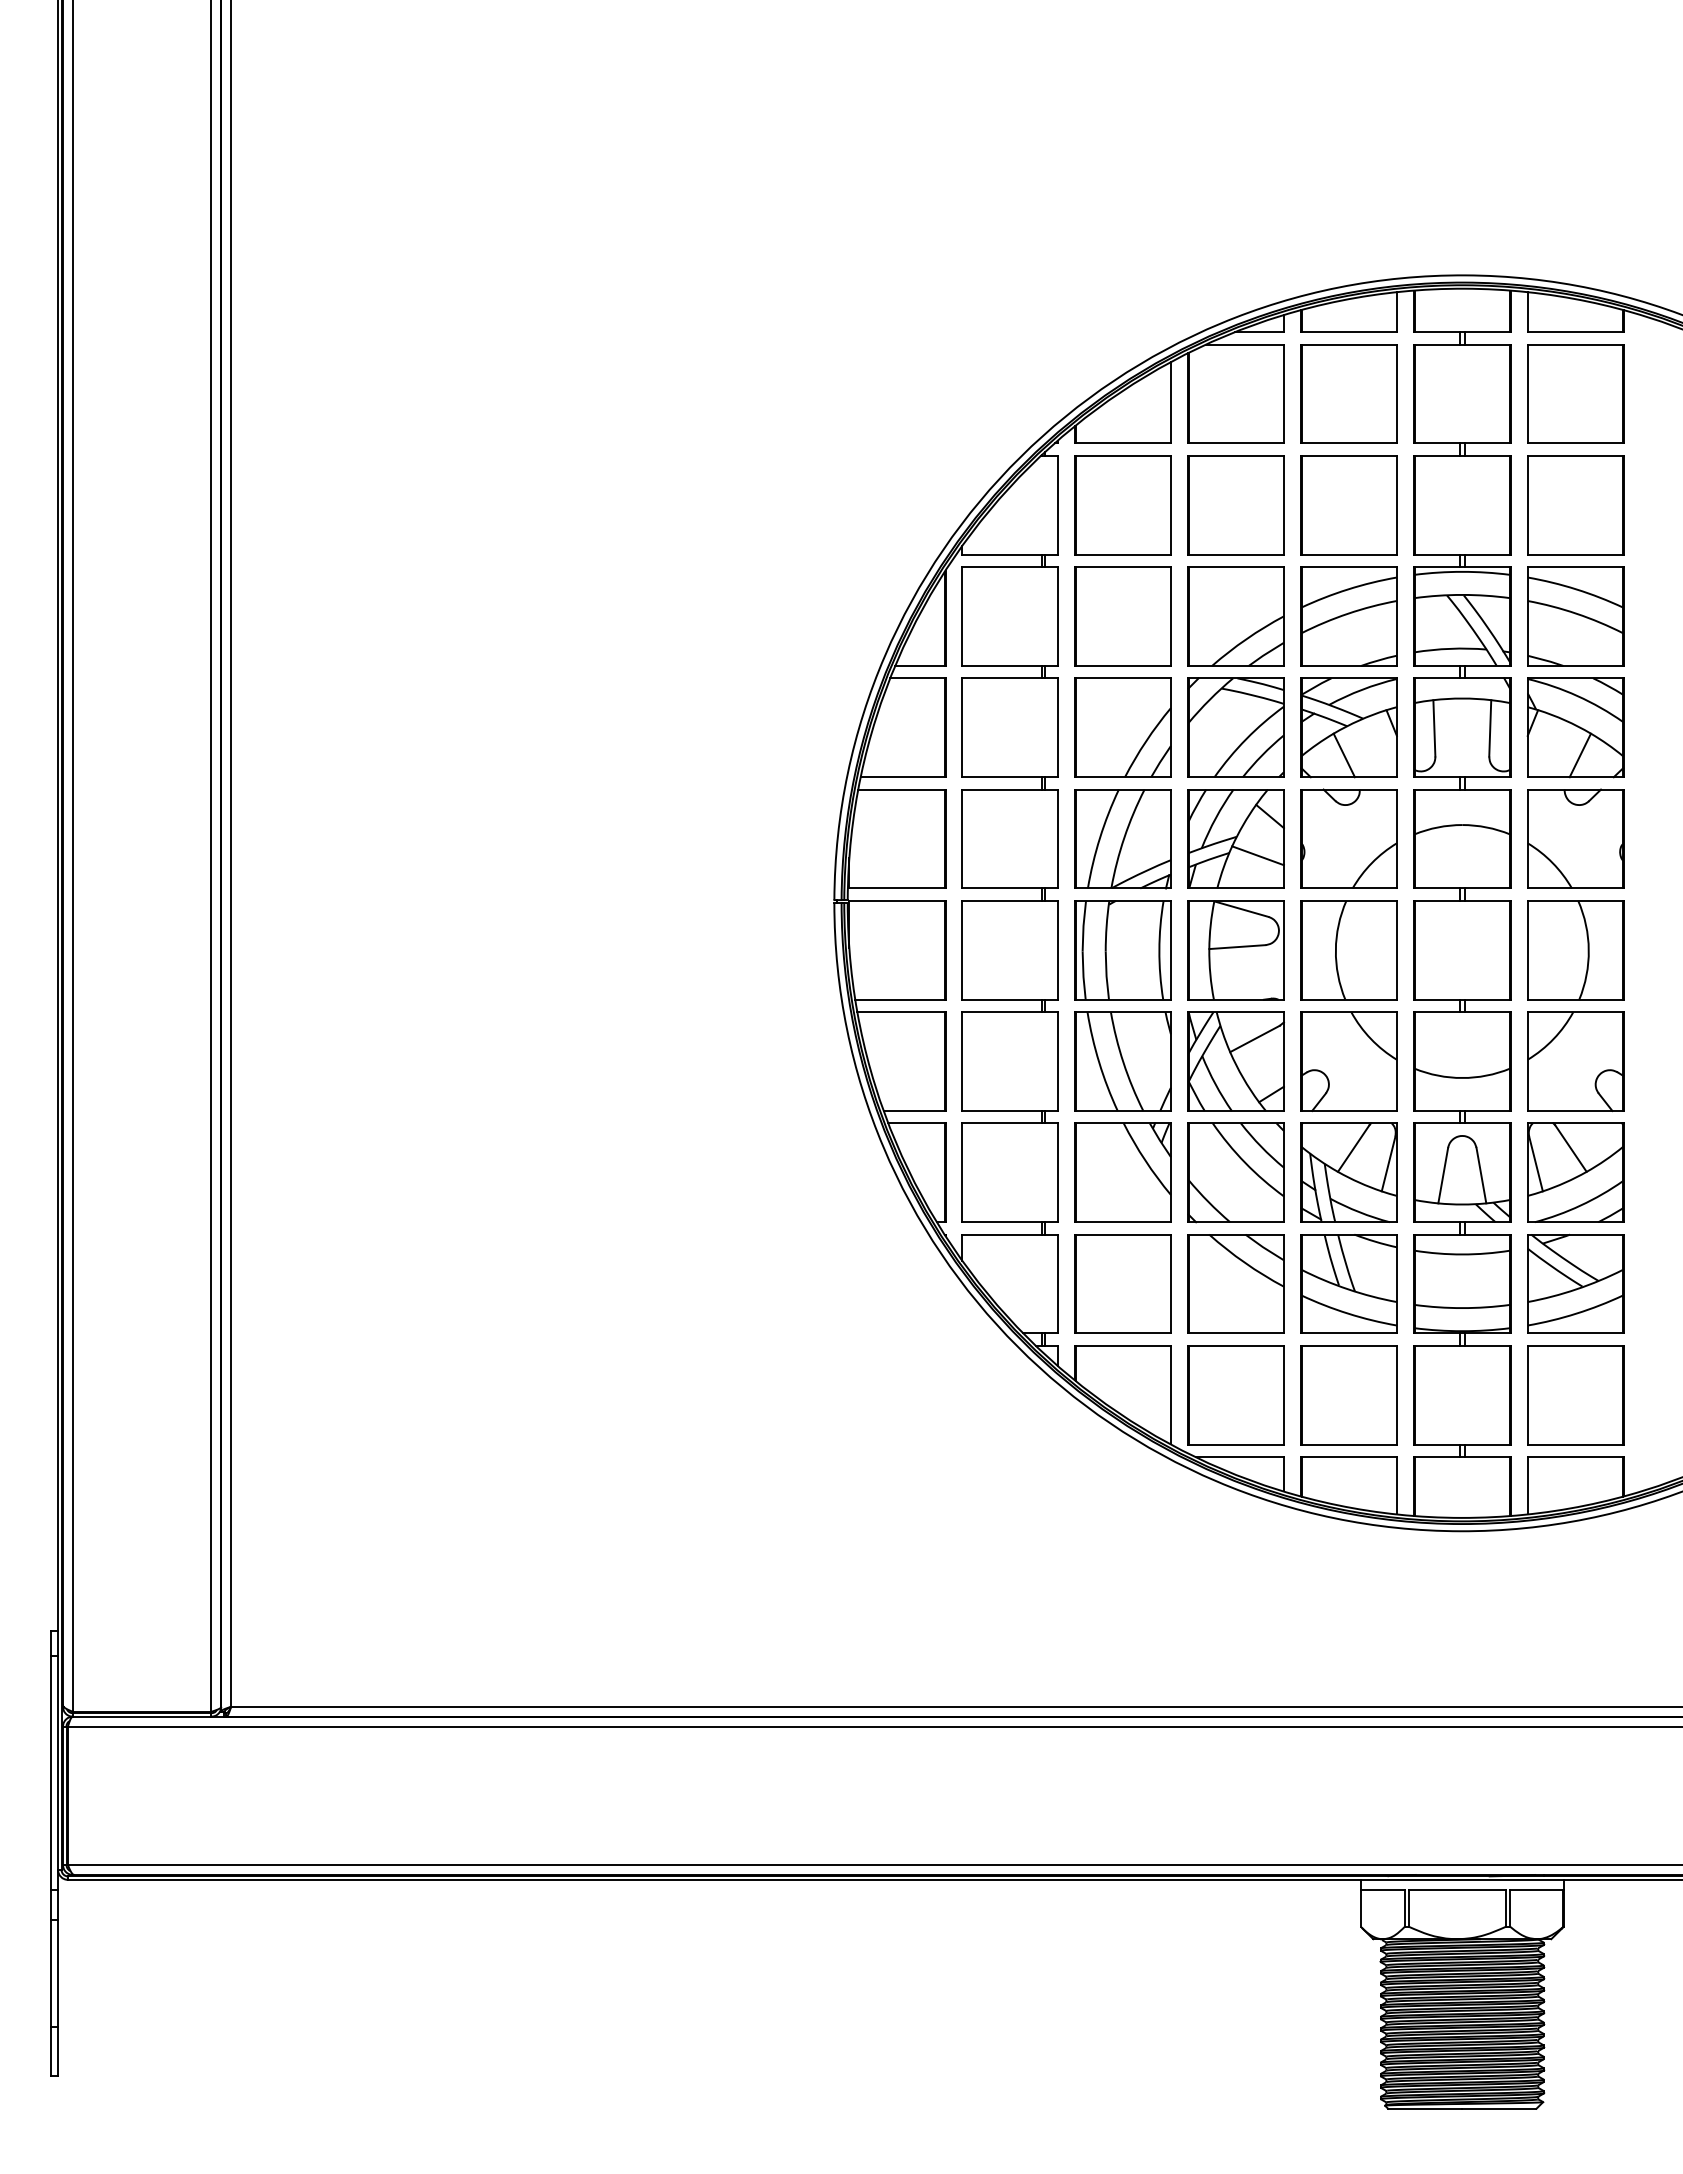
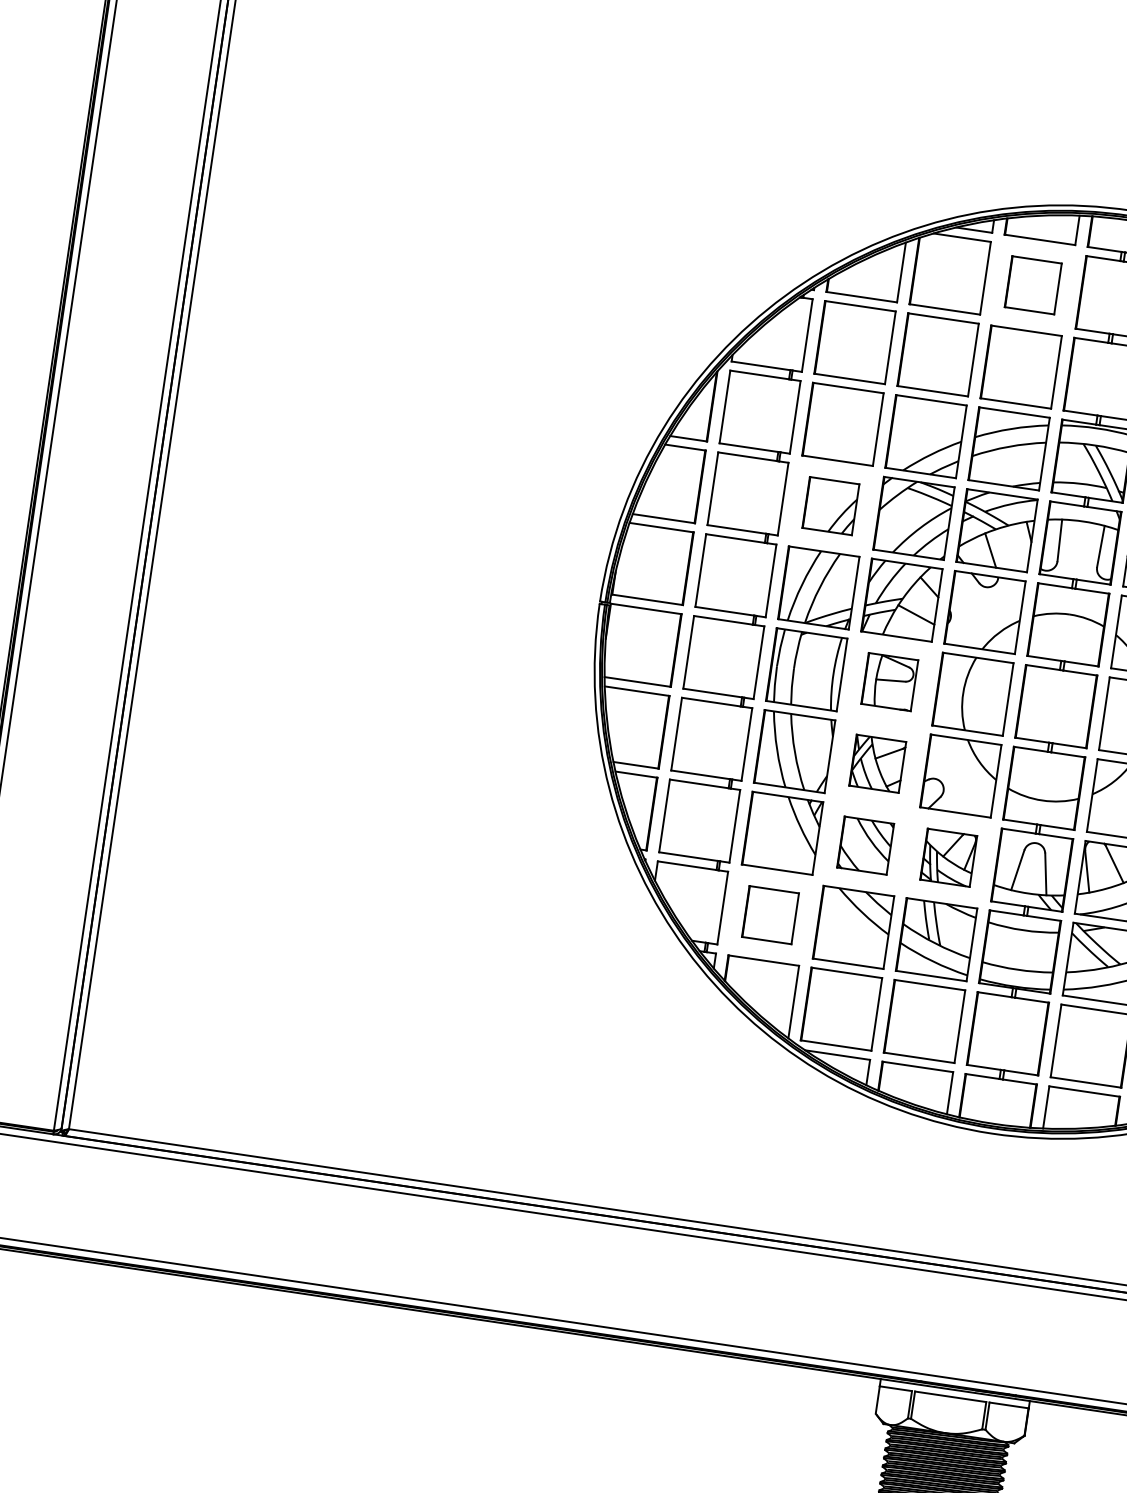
part: (1348, 393) -> (1033, 284), size x0.7
part: (1122, 727) -> (830, 505), size x0.7
part: (1235, 950) -> (889, 682), size x0.7
part: (1235, 1061) -> (877, 763), size x0.7
part: (1235, 1172) -> (865, 845), size x0.7
part: (1348, 1172) -> (948, 857), size x0.7
part: (1122, 1283) -> (770, 914), size x0.7

